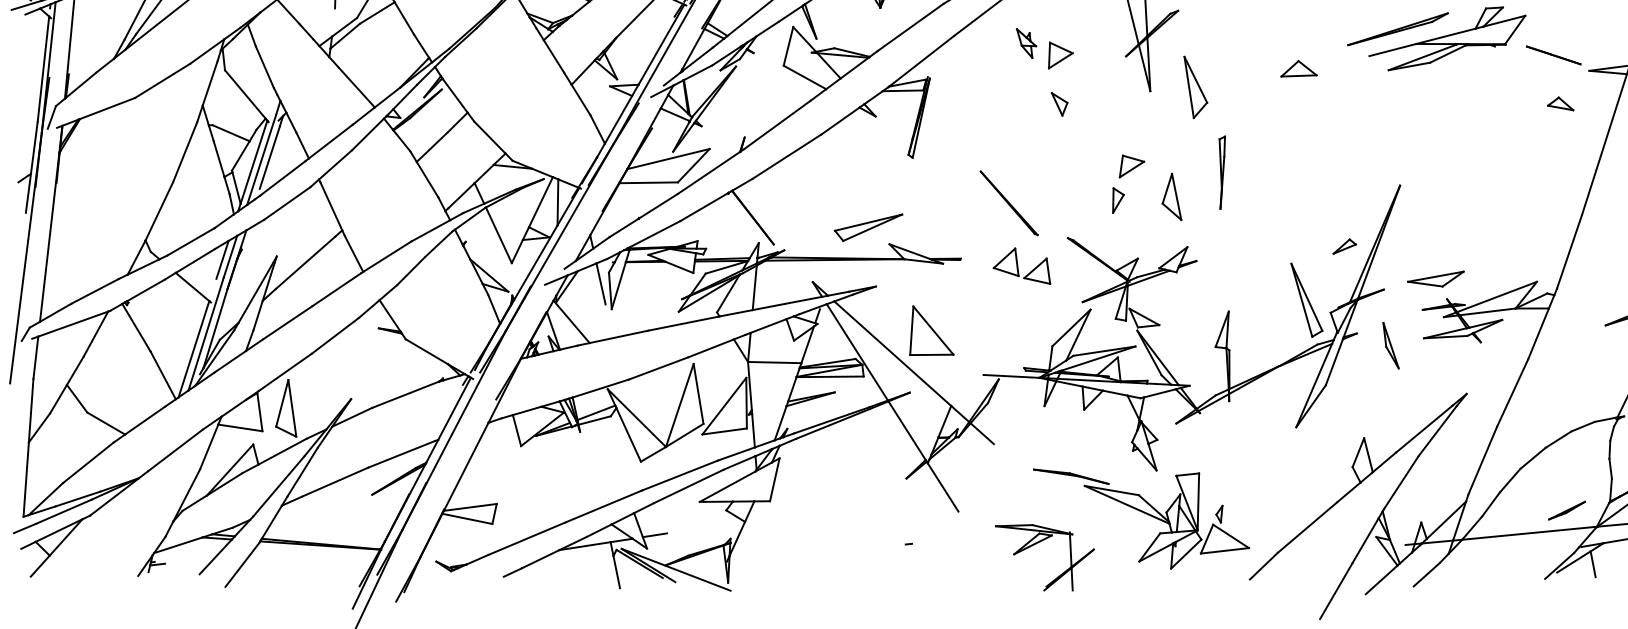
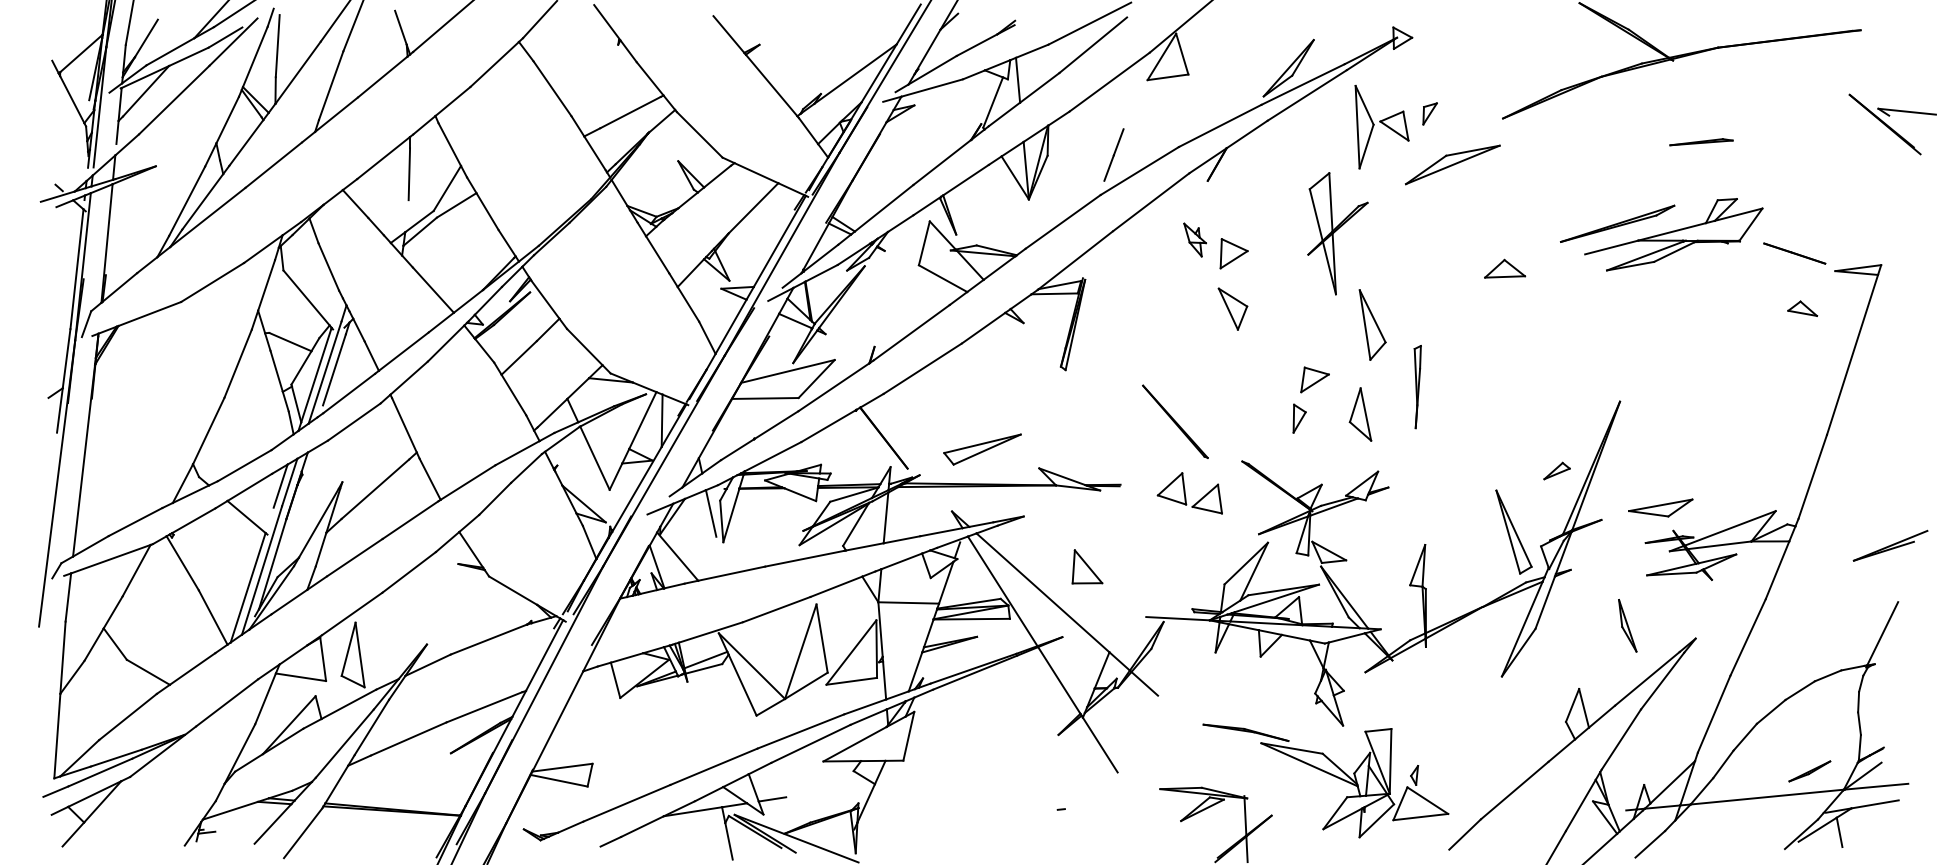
part: (1195, 86) -> (1372, 324), moved
part: (1059, 104) -> (1232, 309), size x1.6
part: (868, 227) -> (982, 449), moved
part: (931, 330) -> (1087, 566), size x0.6
part: (1390, 345) -> (1627, 625), moved

